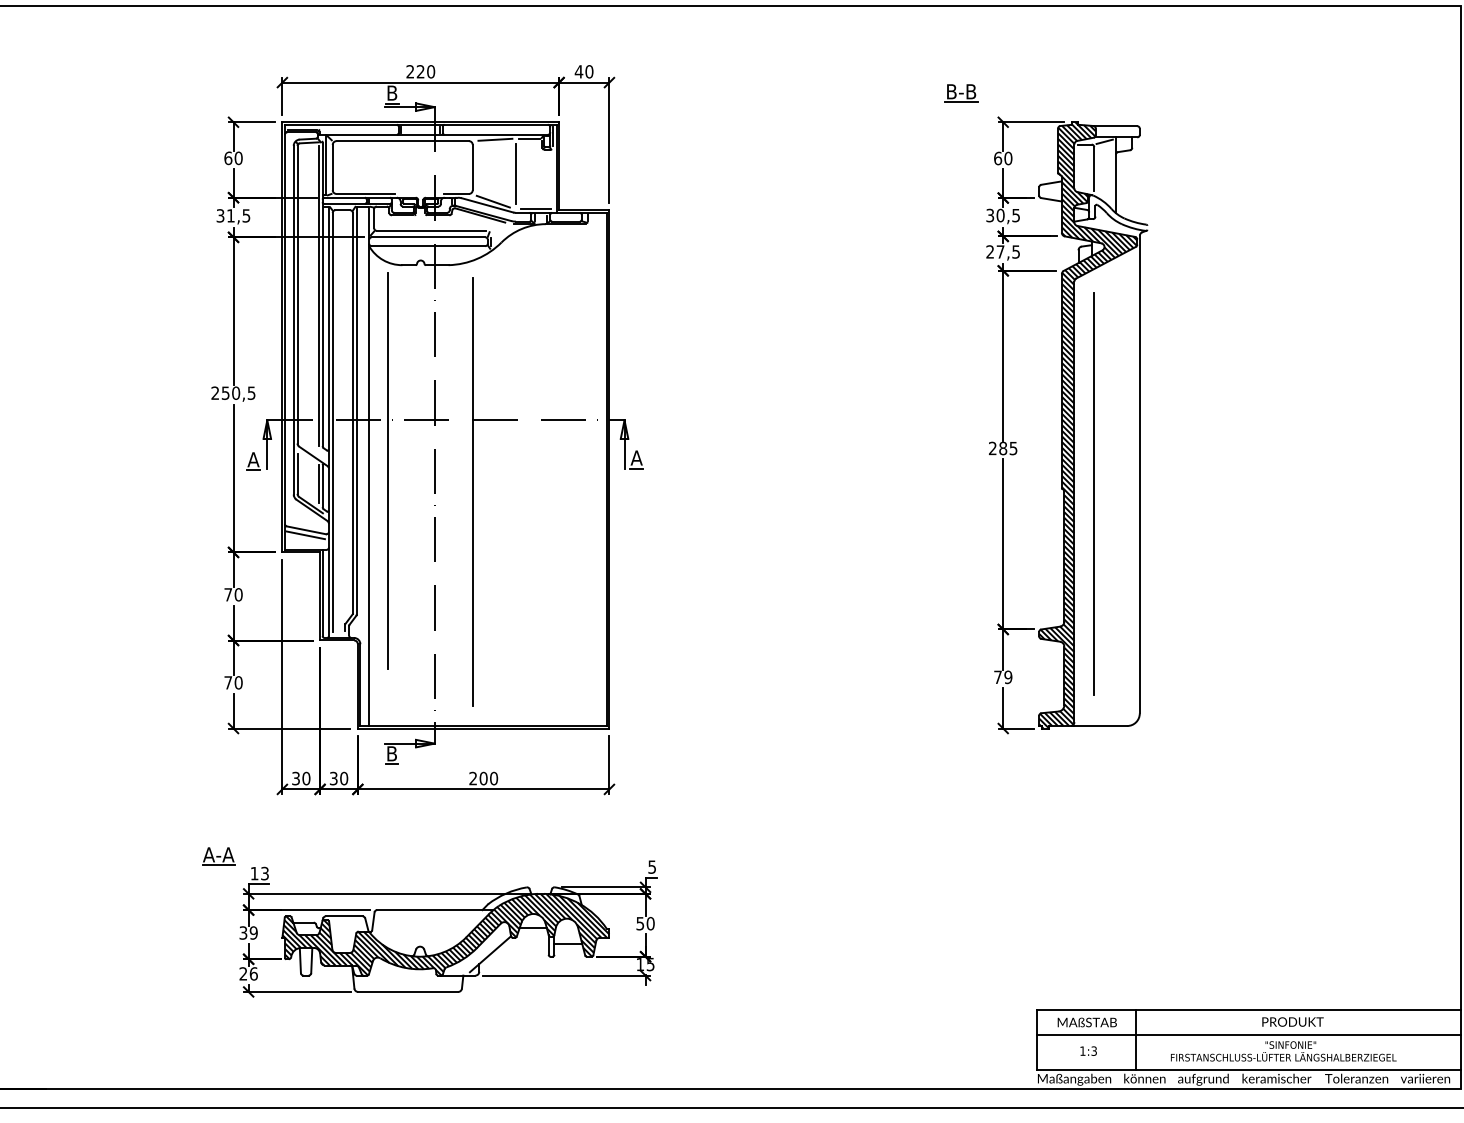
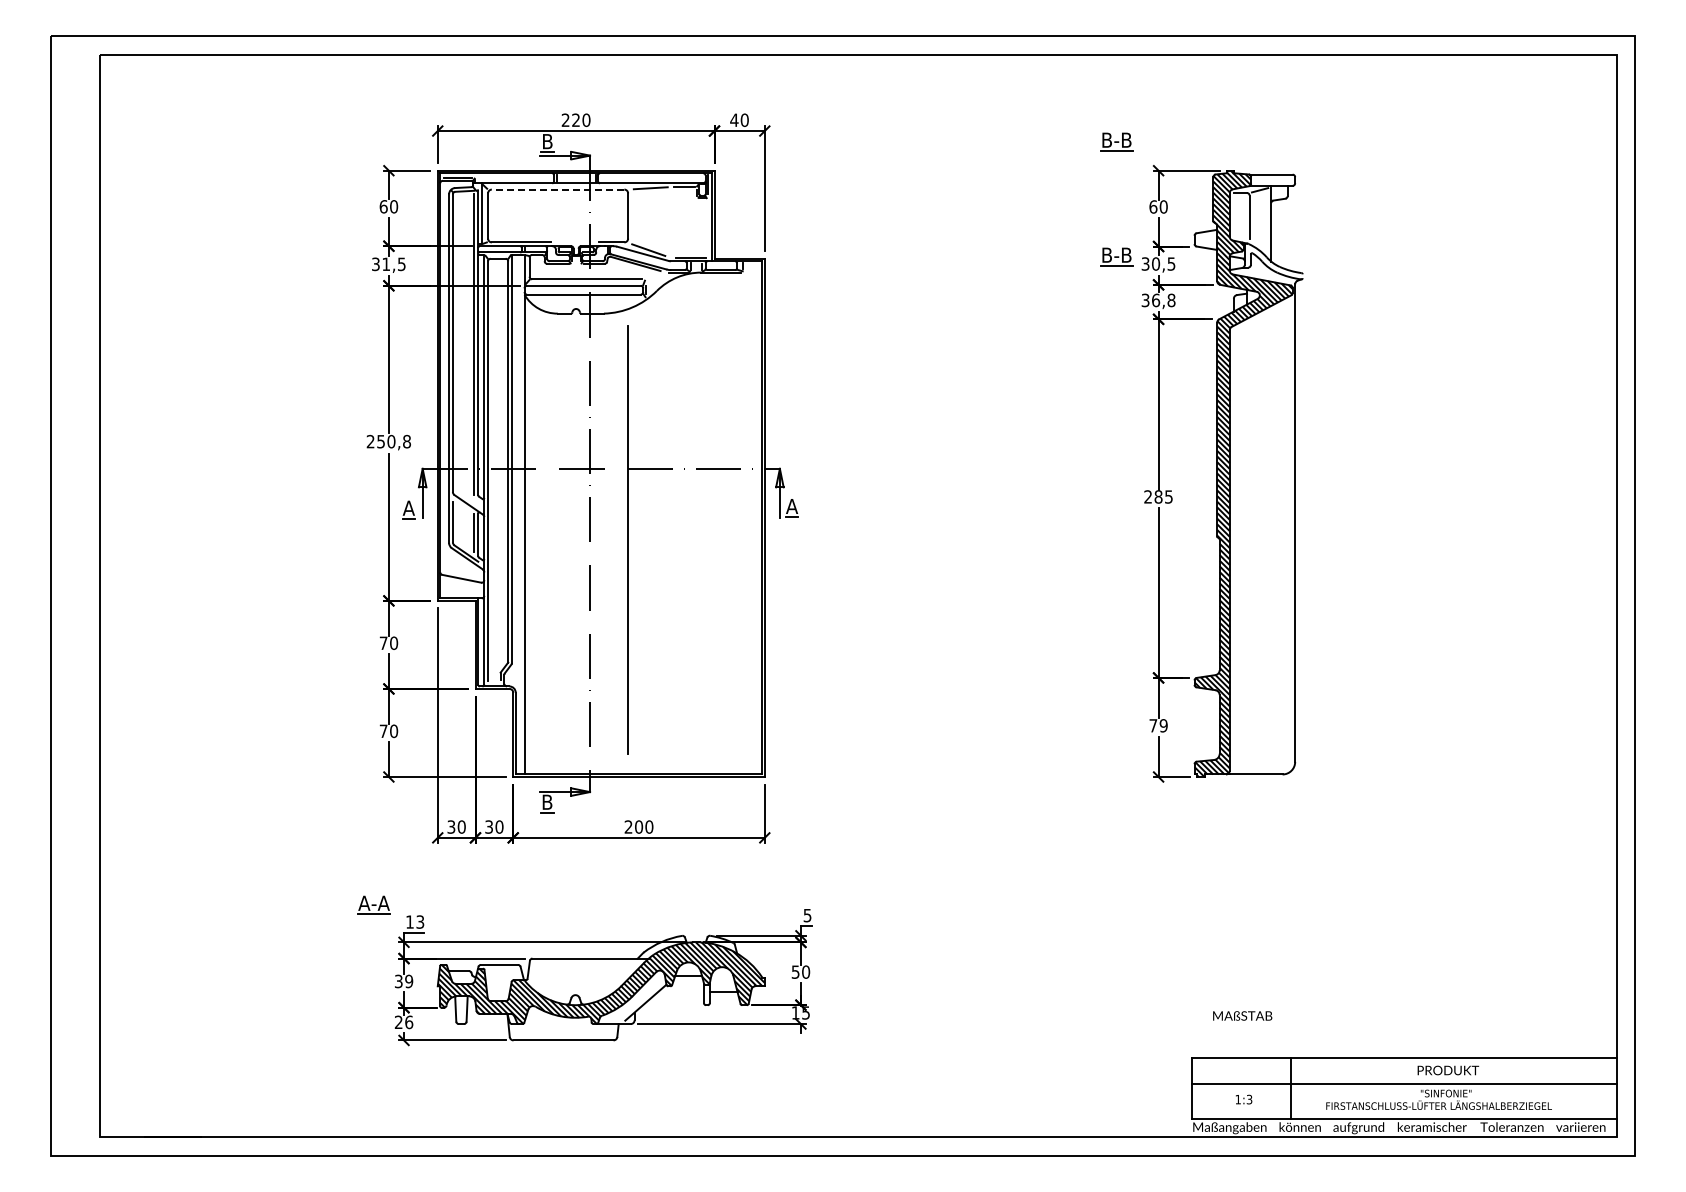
line: (402, 141) -> (557, 189), solid -> dashed
line: (516, 174) -> (671, 222), removed
part: (961, 208) -> (1116, 256), added
text: (1003, 252) -> (1158, 300), 27,5 -> 36,8
text: (251, 393) -> (406, 441), 250,5 -> 250,8
line: (388, 471) -> (543, 519), removed
line: (1093, 494) -> (1248, 542), removed
line: (306, 535) -> (461, 583), removed
text: (1087, 1022) -> (1242, 1015), moved

